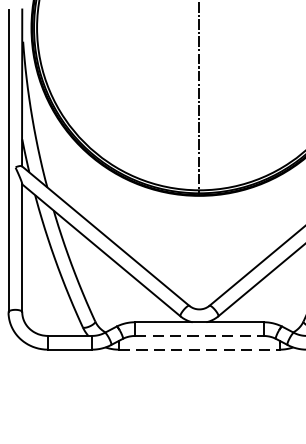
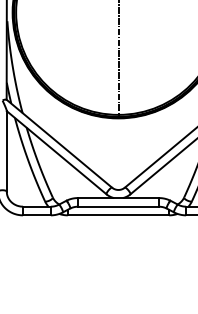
line: (199, 335) -> (118, 206), dashed -> solid
line: (199, 349) -> (118, 215), dashed -> solid

